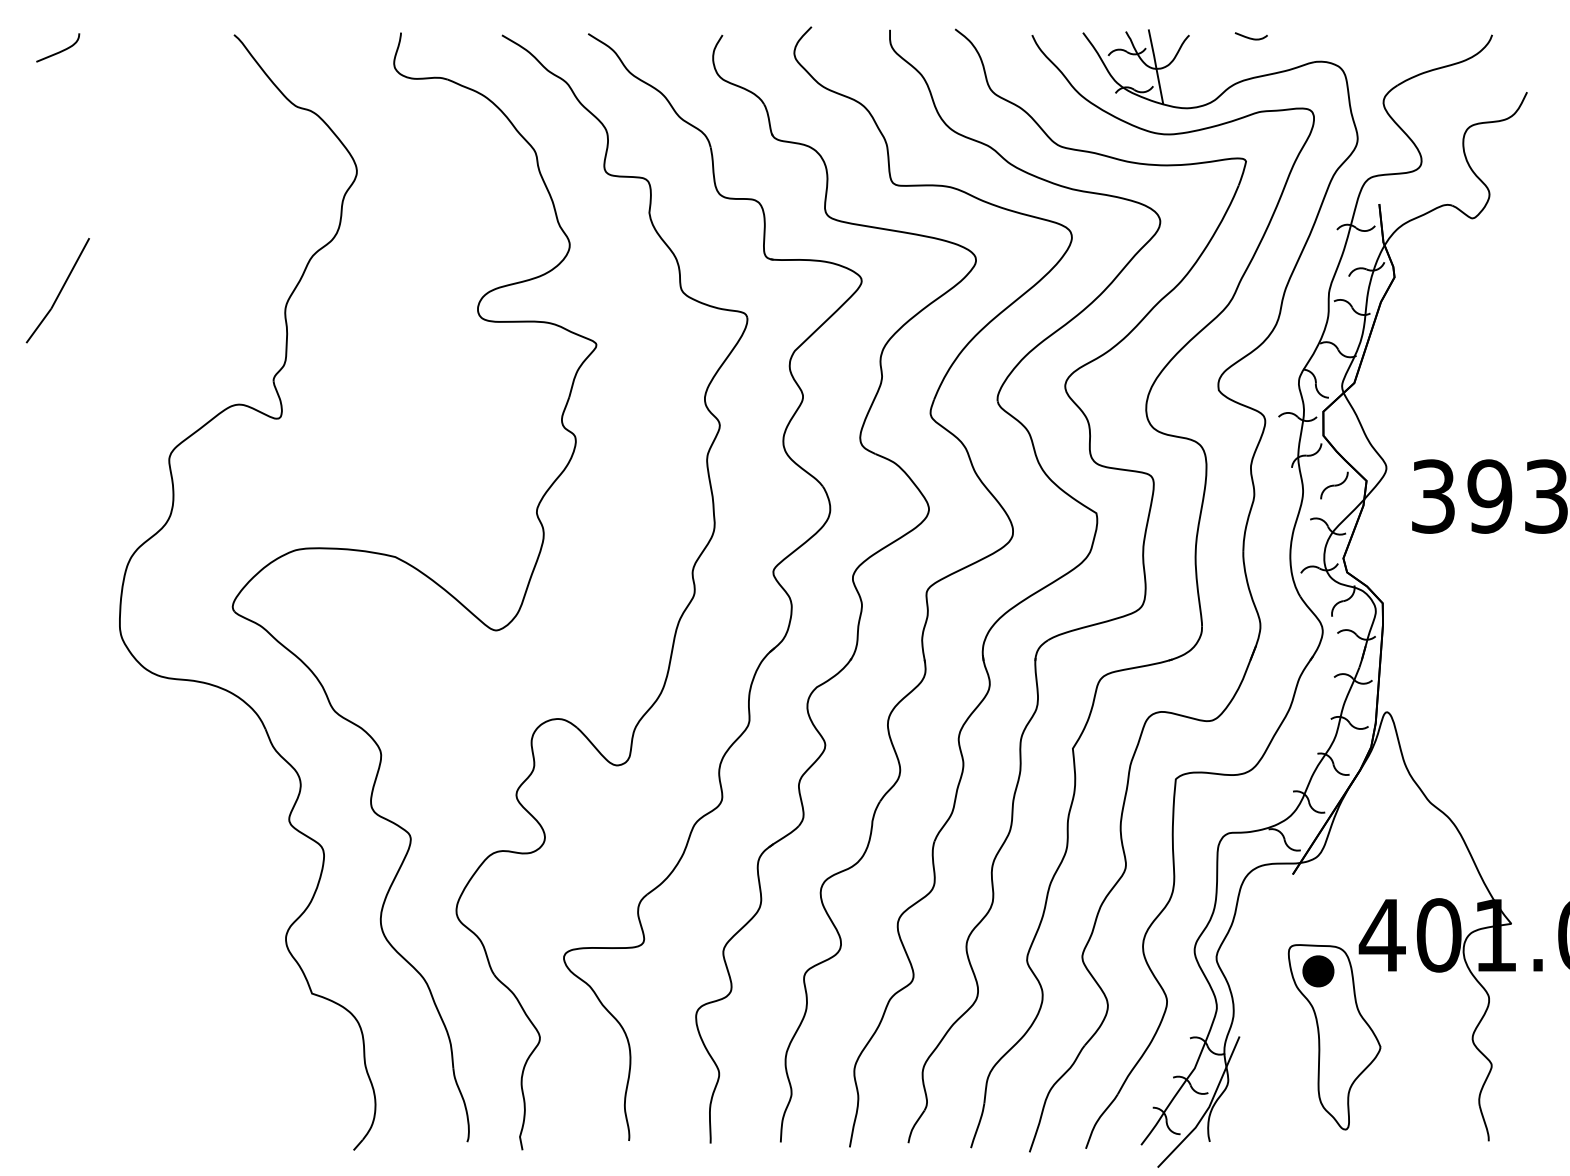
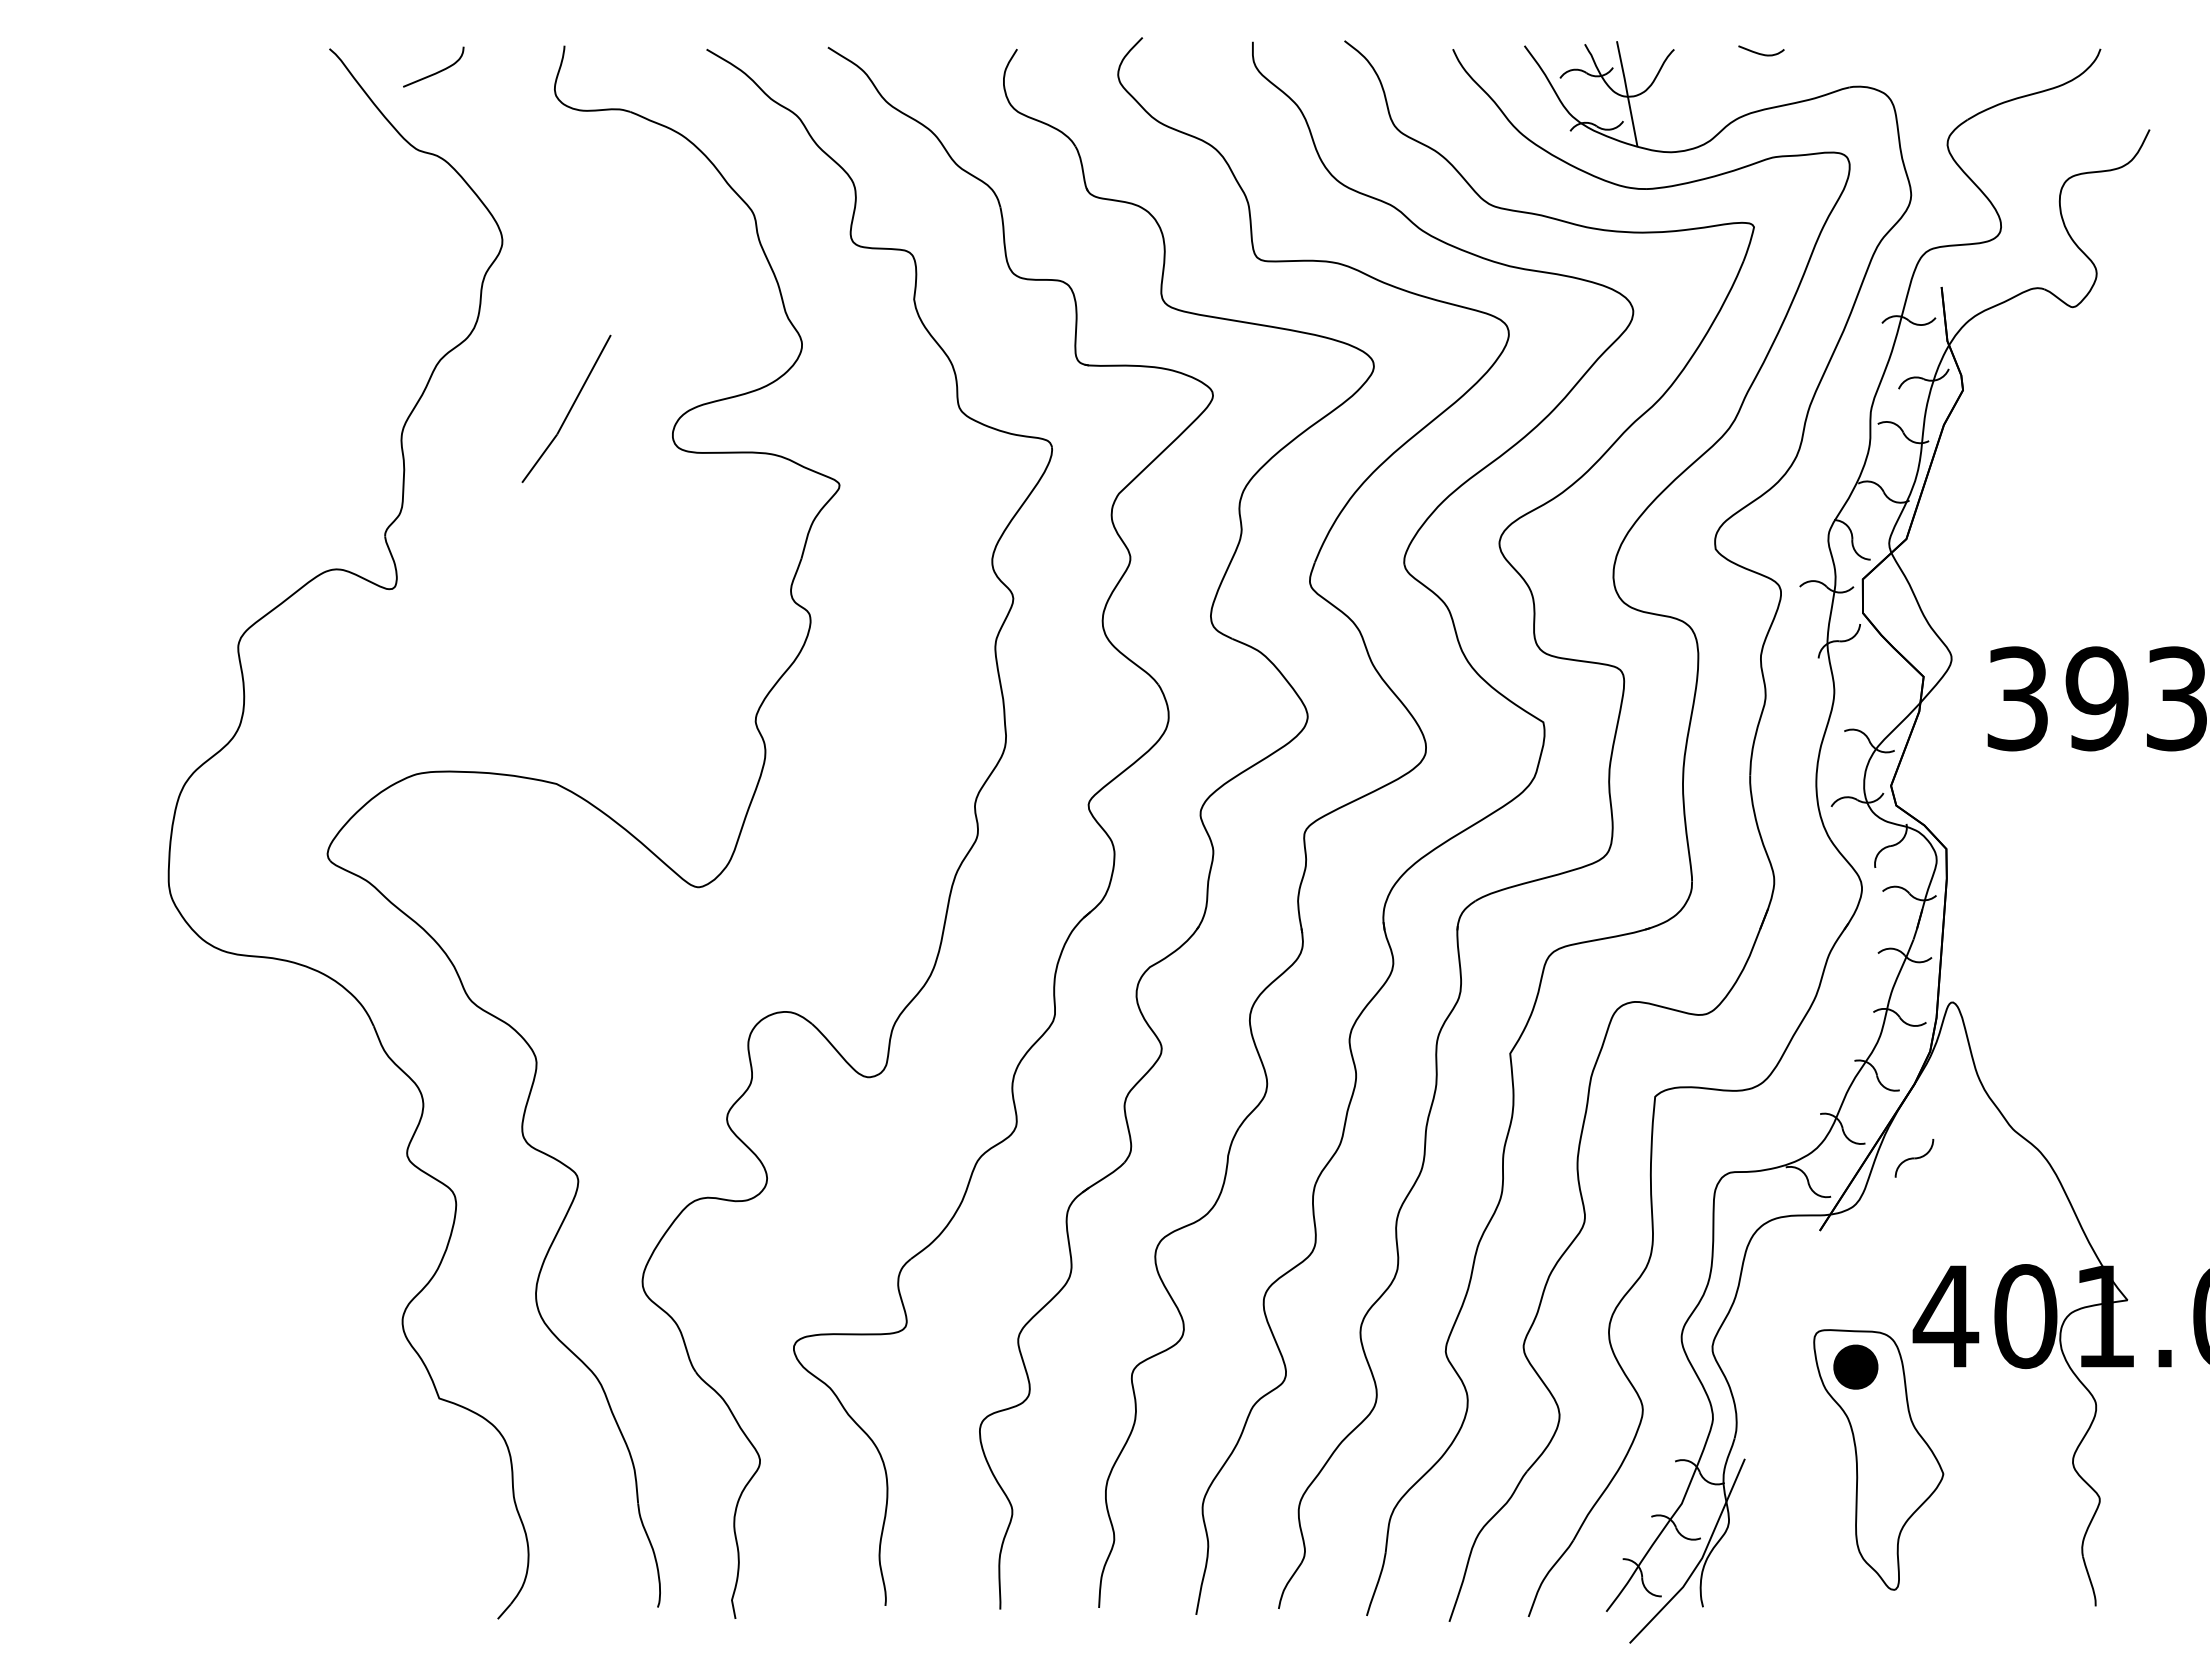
curve: (59, 51) -> (435, 72), moved
line: (60, 291) -> (569, 409), moved
part: (1334, 485) -> (1914, 1158), moved

